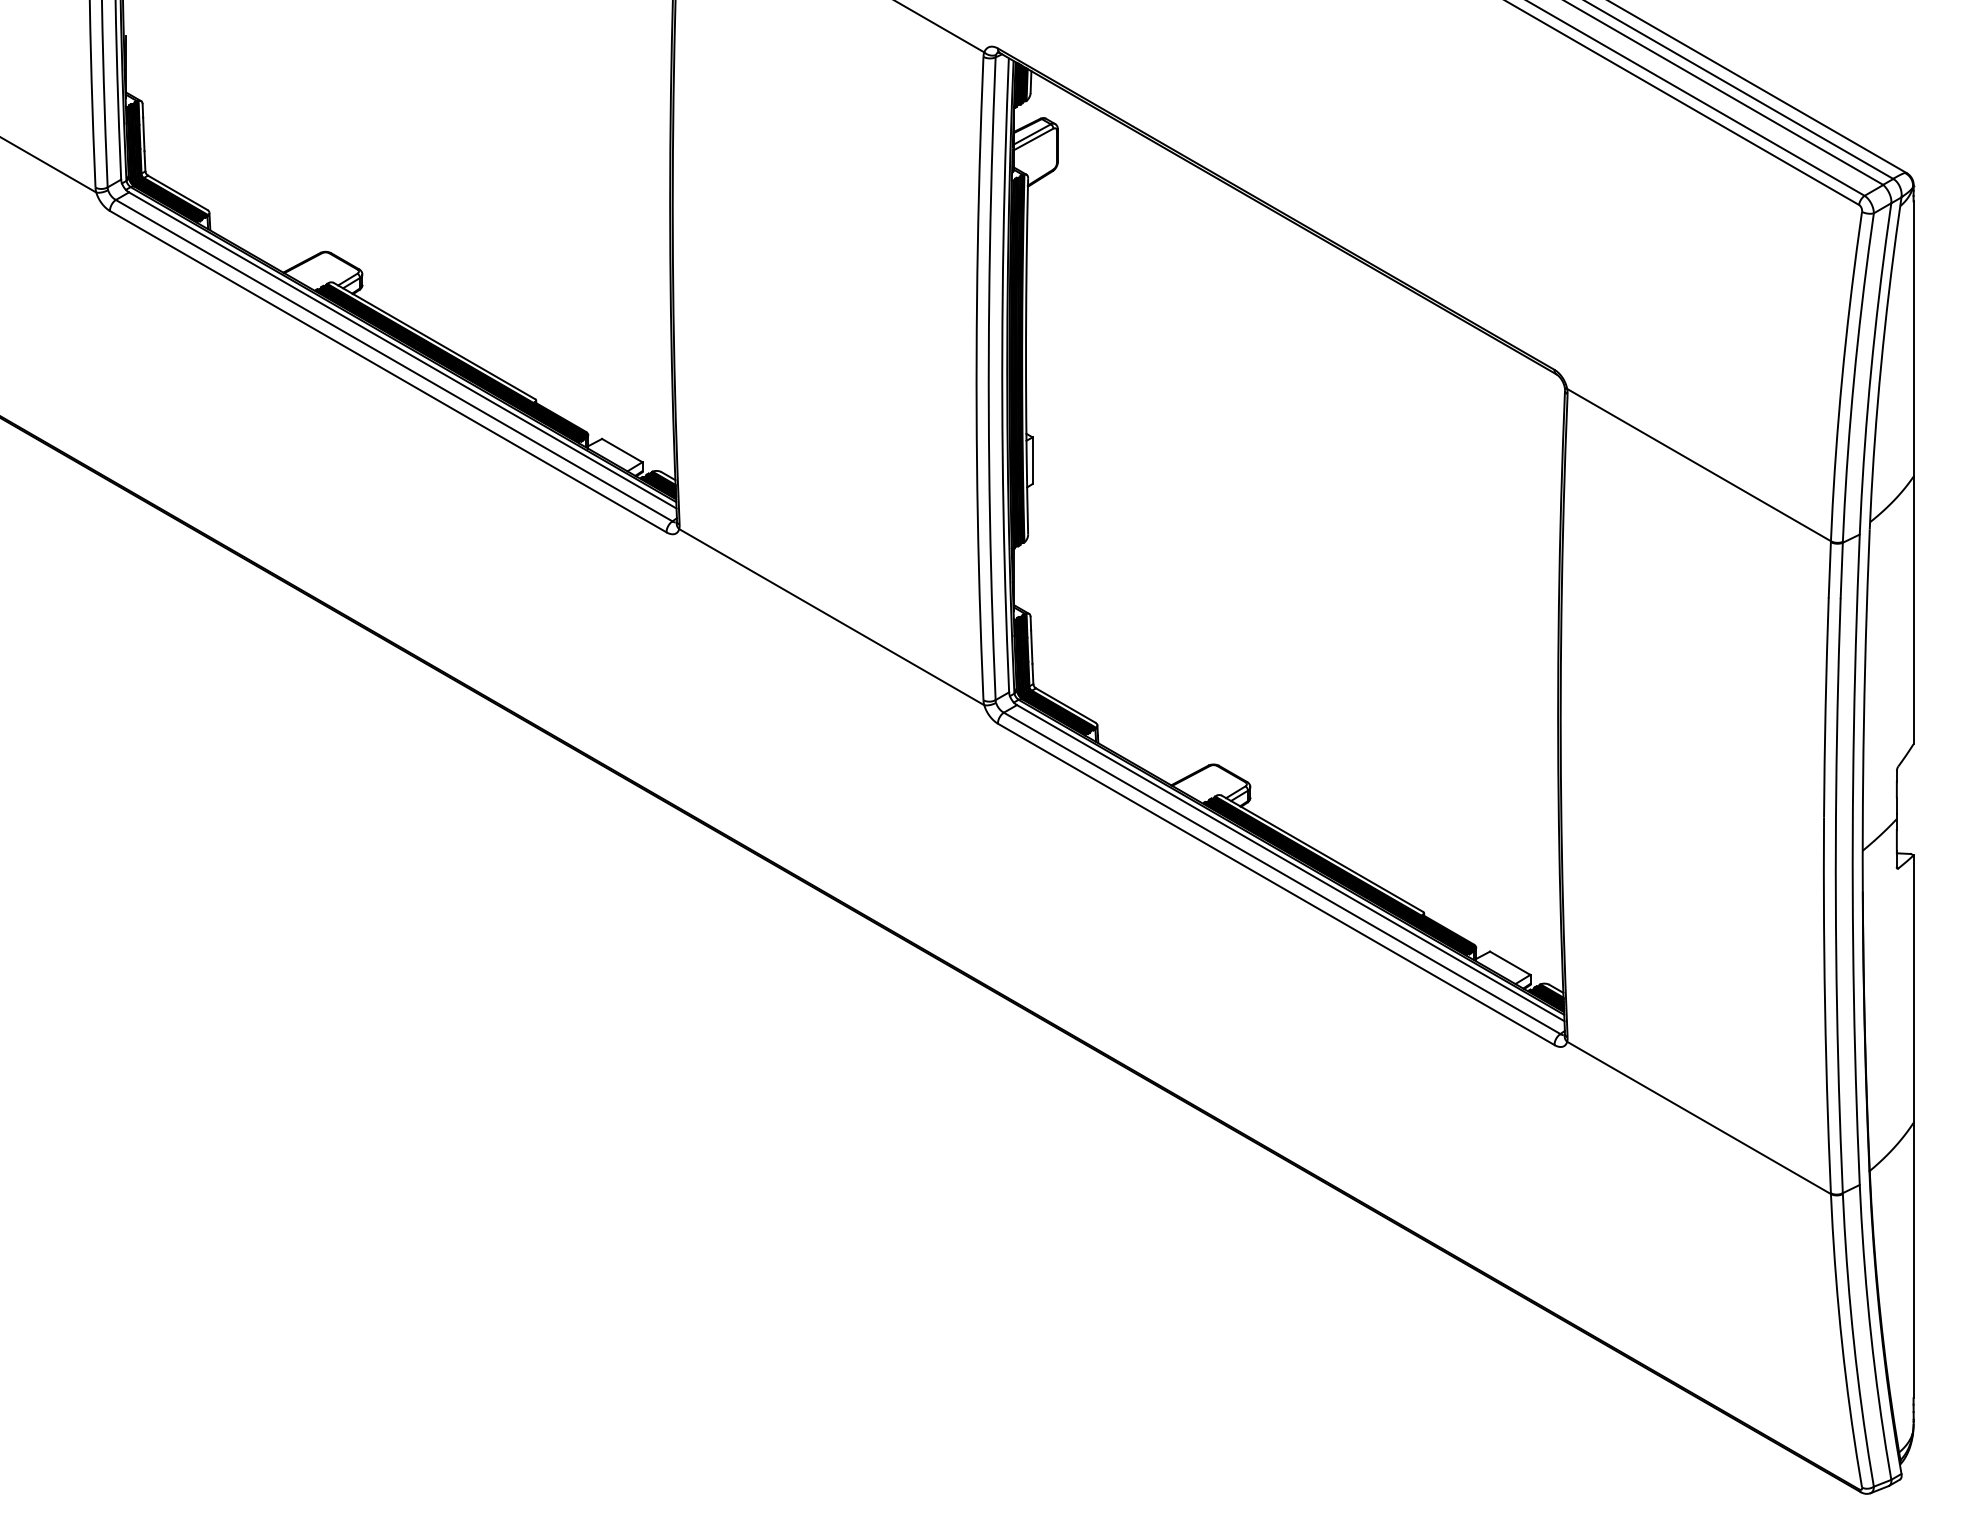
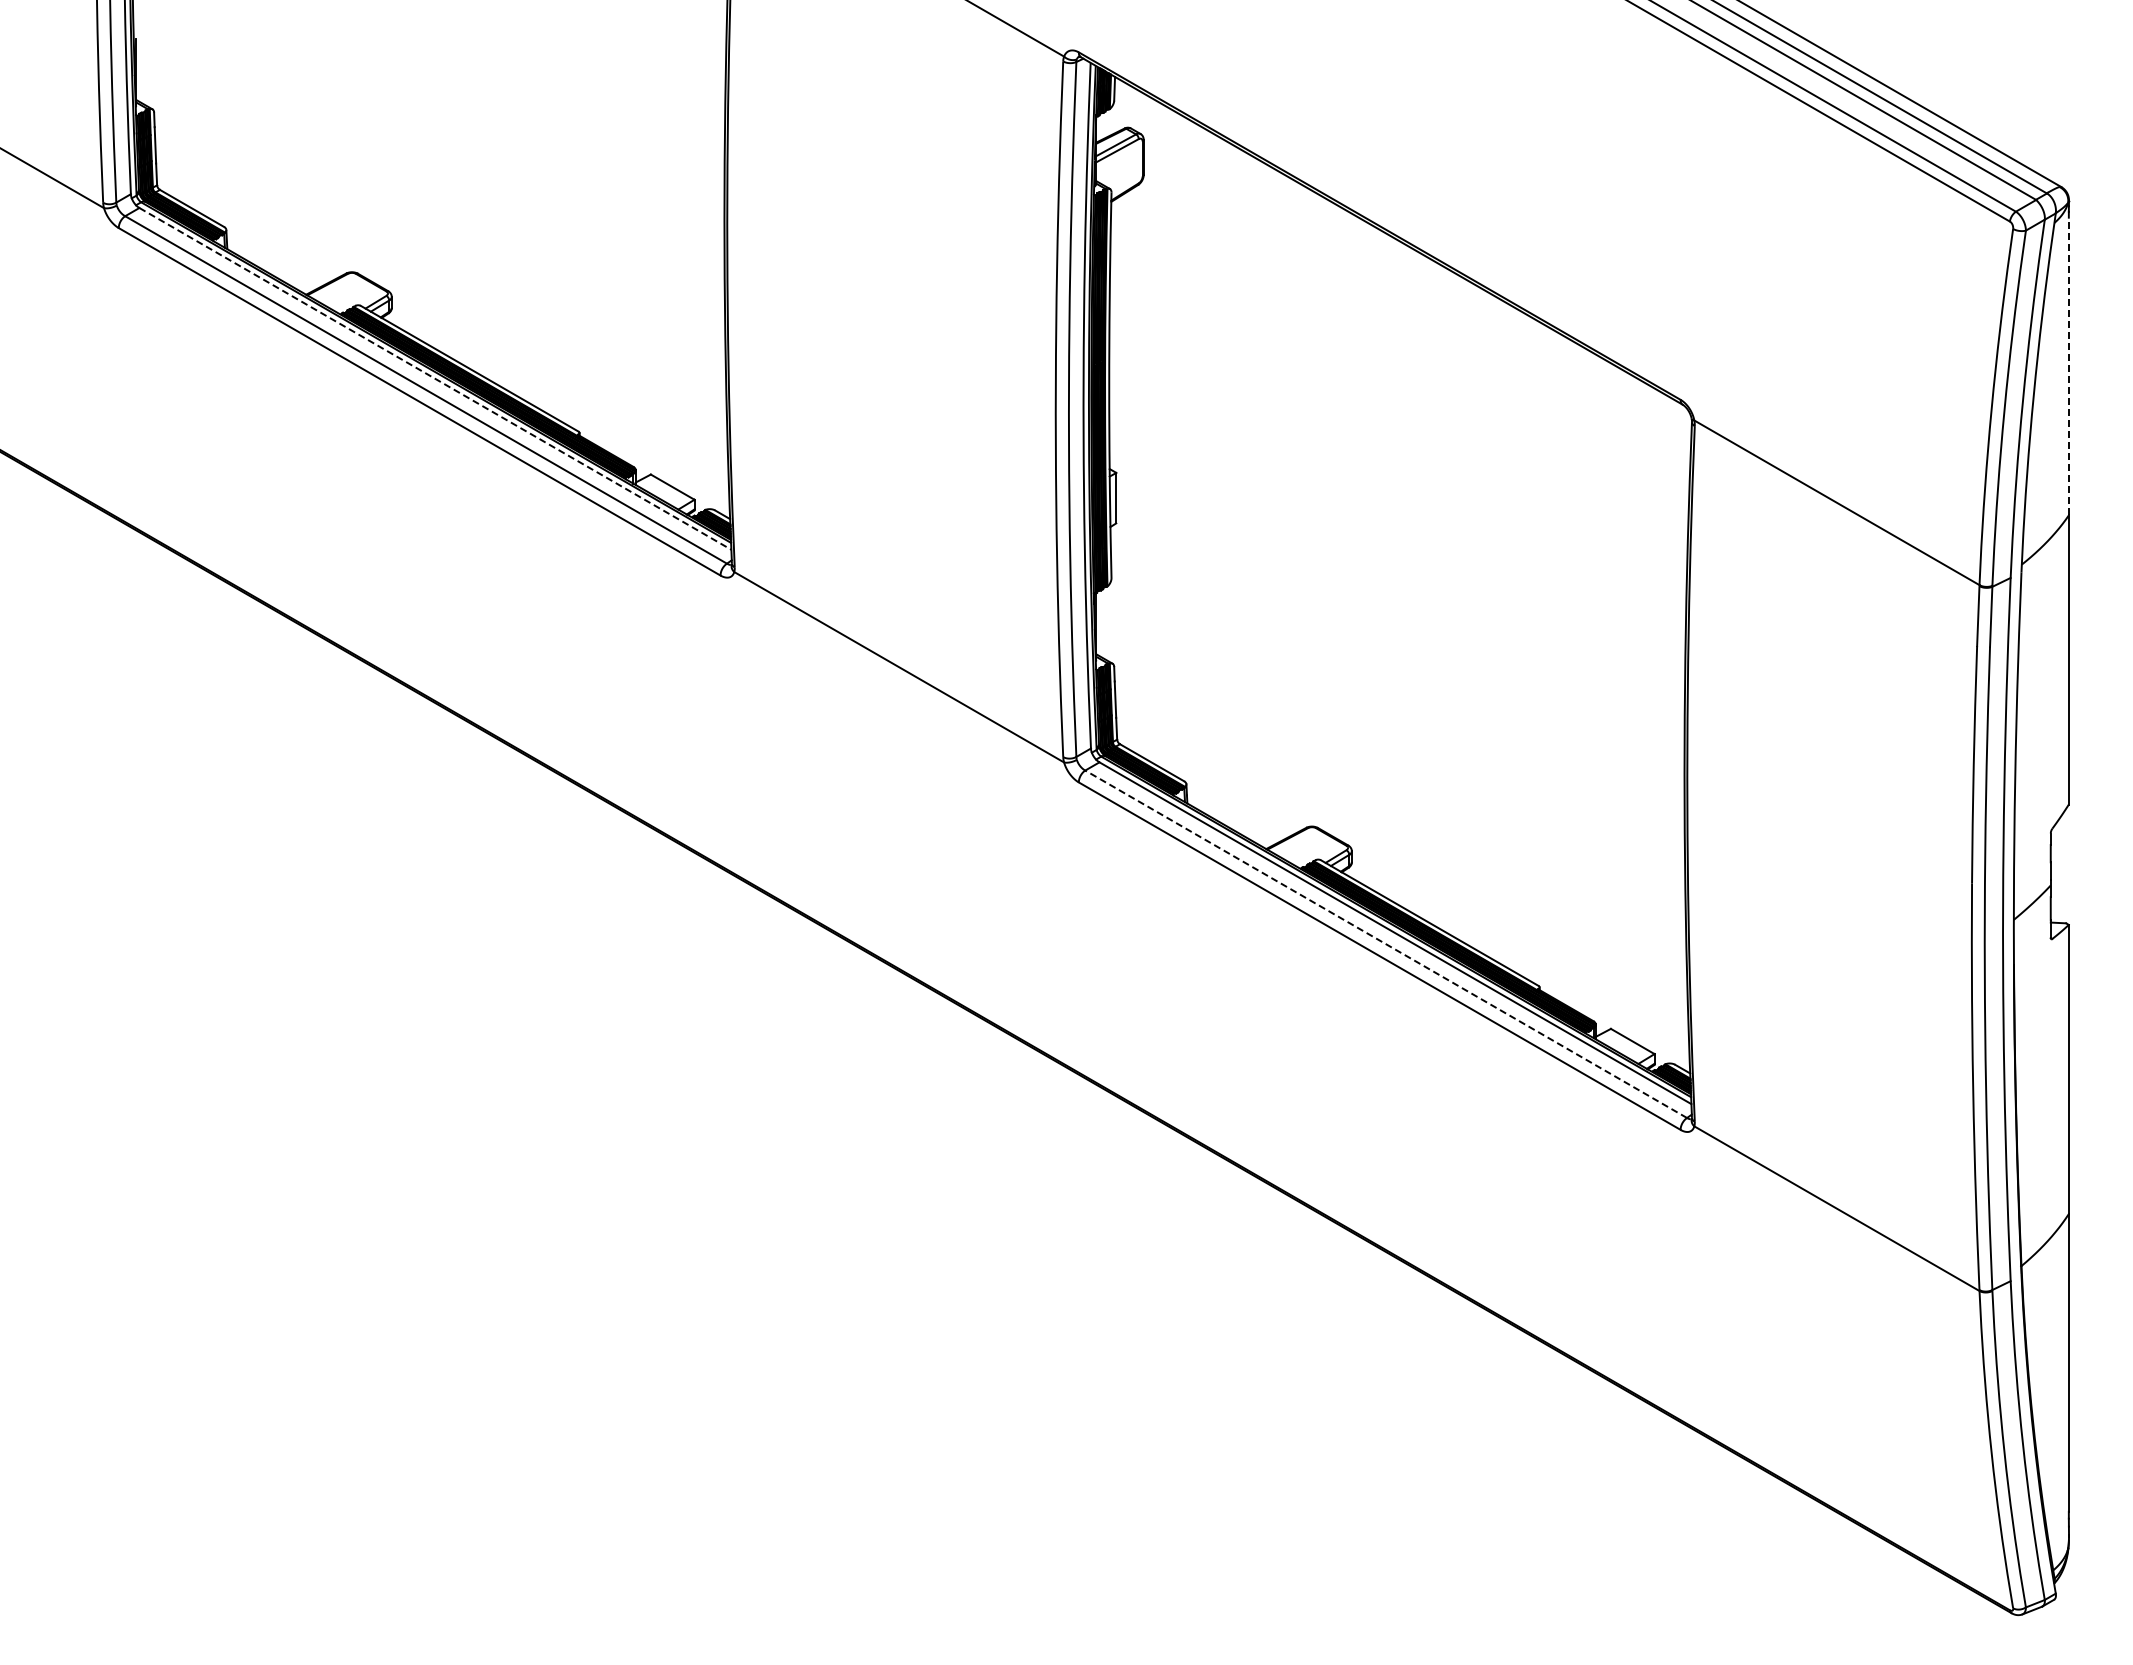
line: (1913, 338) -> (2068, 366), solid -> dashed
line: (402, 350) -> (435, 378), solid -> dashed
line: (1281, 873) -> (1385, 944), solid -> dashed

